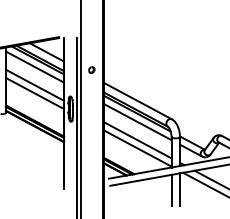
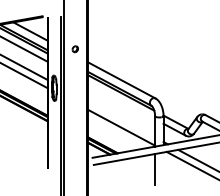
line: (137, 122) -> (121, 101), removed
line: (137, 140) -> (121, 119), removed
line: (179, 189) -> (163, 168), removed

